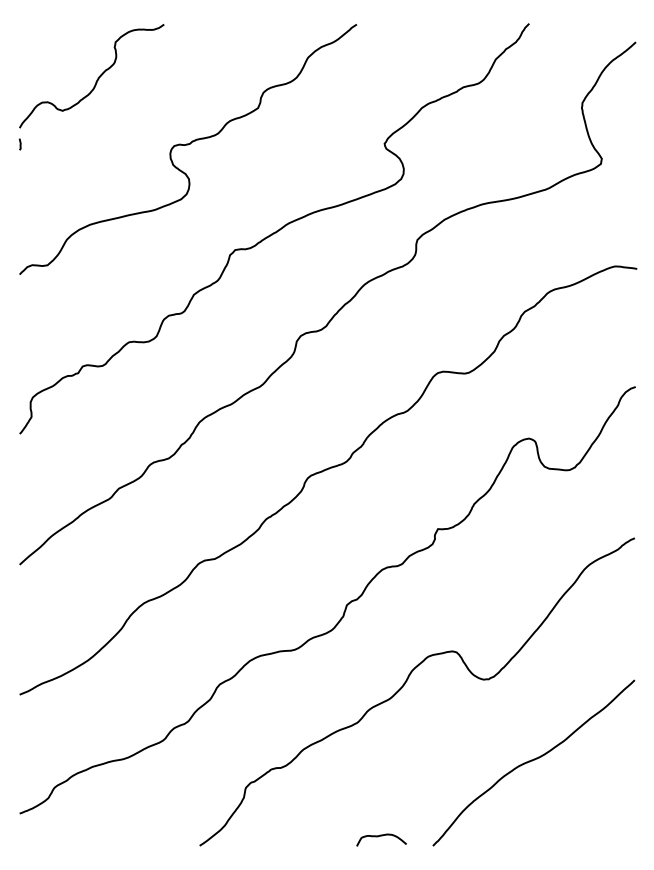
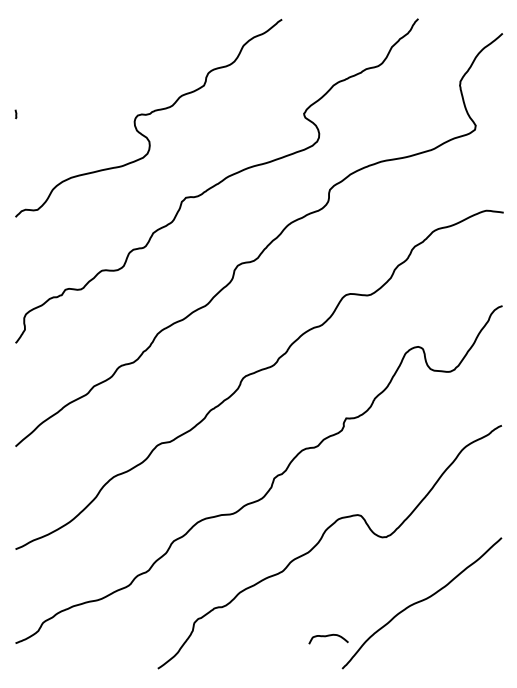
curve: (96, 78) -> (76, 62), removed
curve: (381, 836) -> (328, 636), moved

